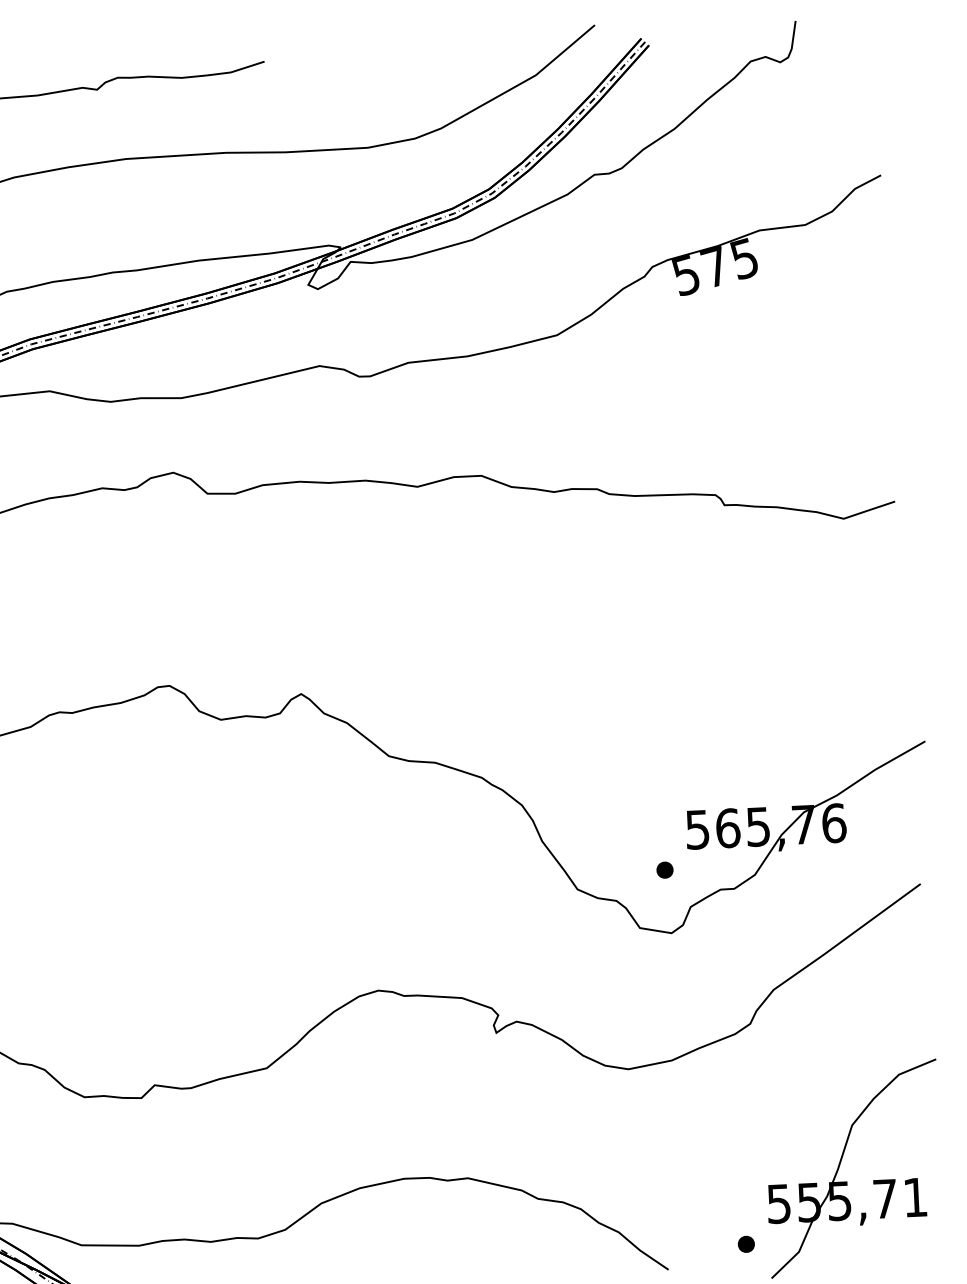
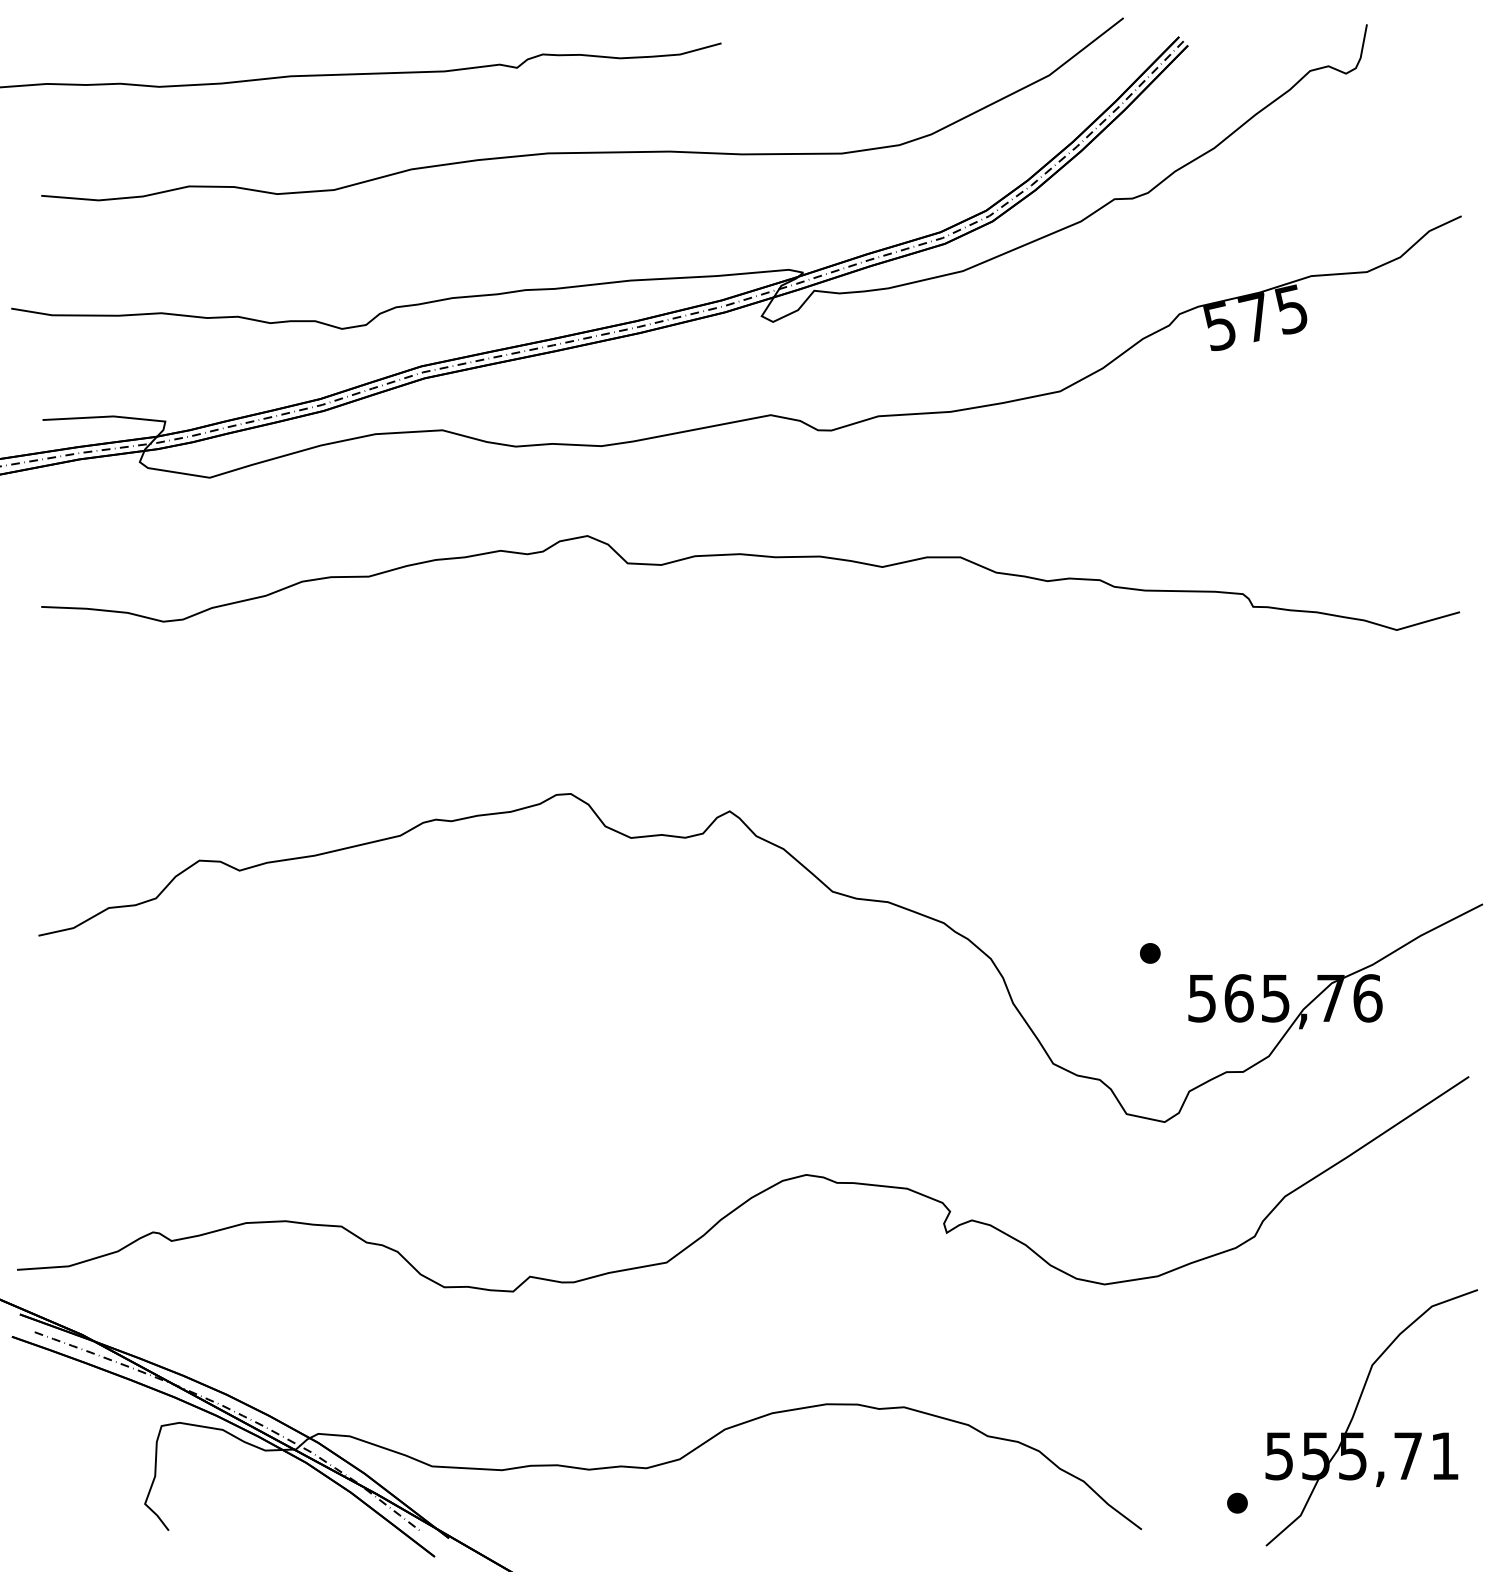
part: (665, 870) -> (1150, 953), moved

